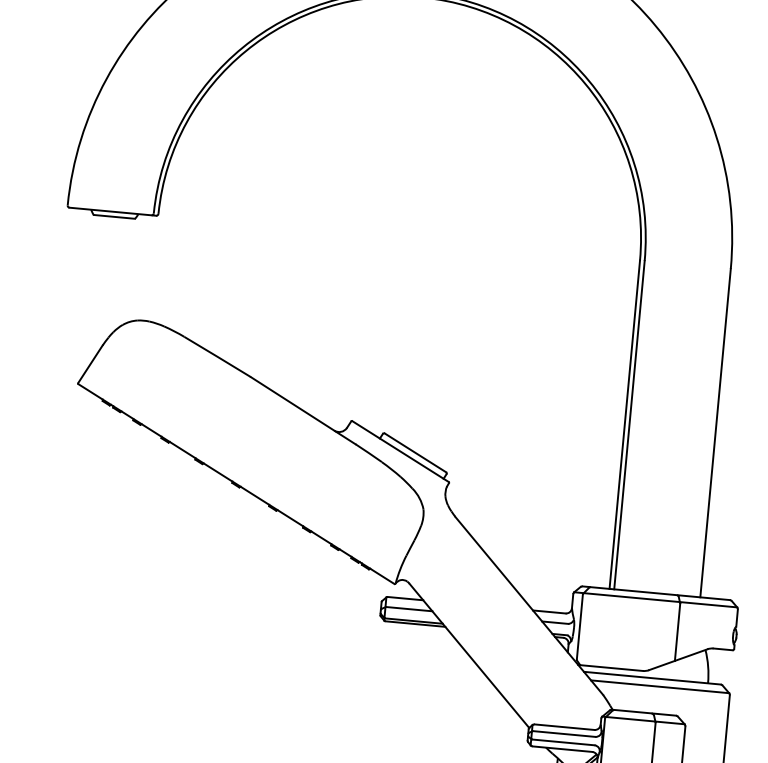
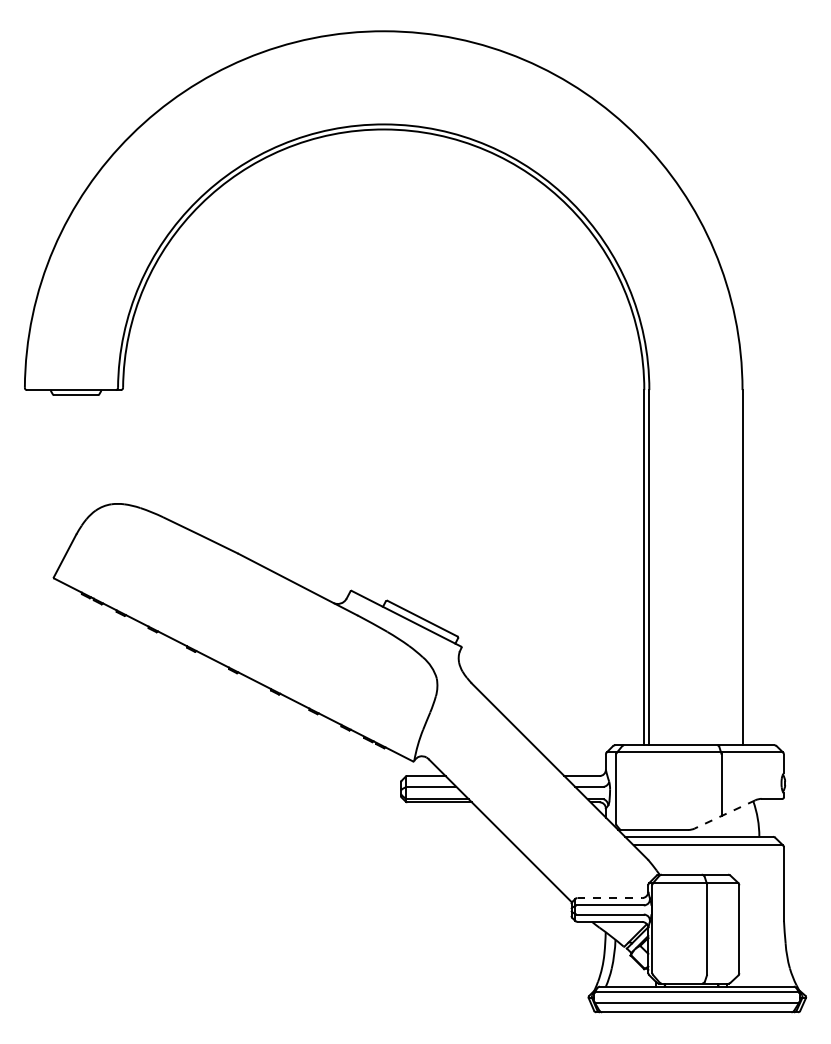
line: (677, 659) -> (724, 814), solid -> dashed
line: (565, 727) -> (610, 898), solid -> dashed

